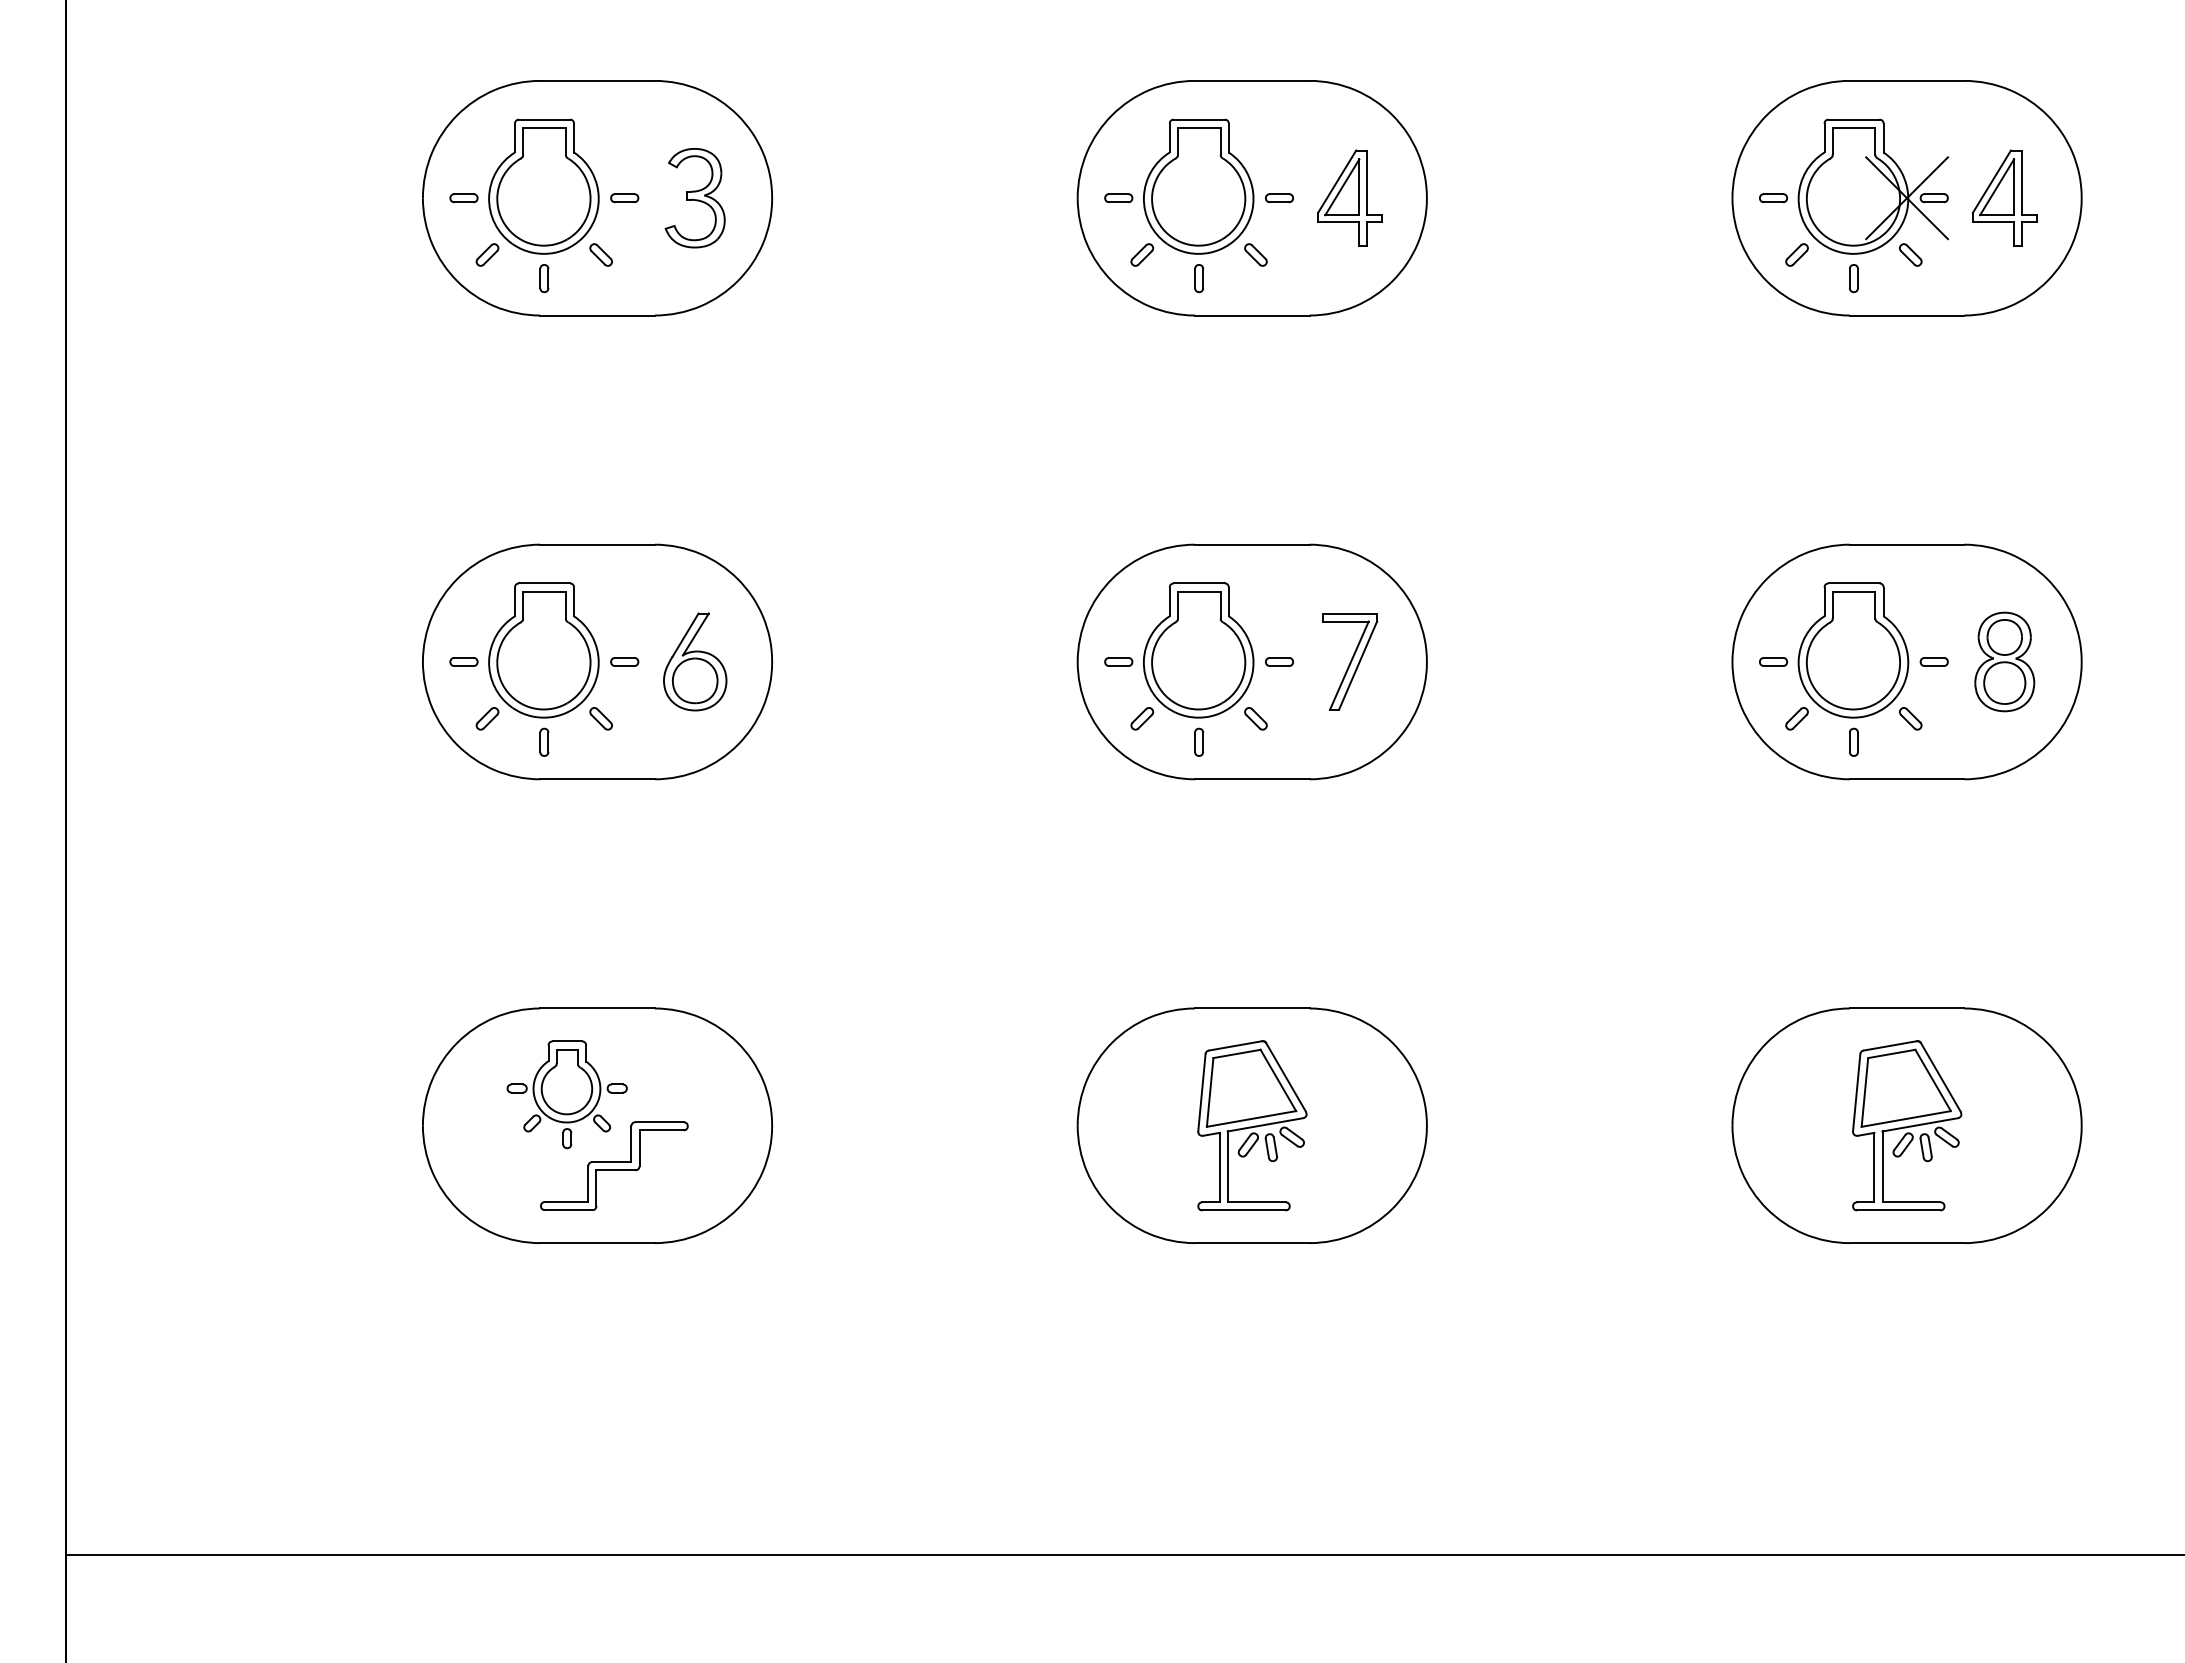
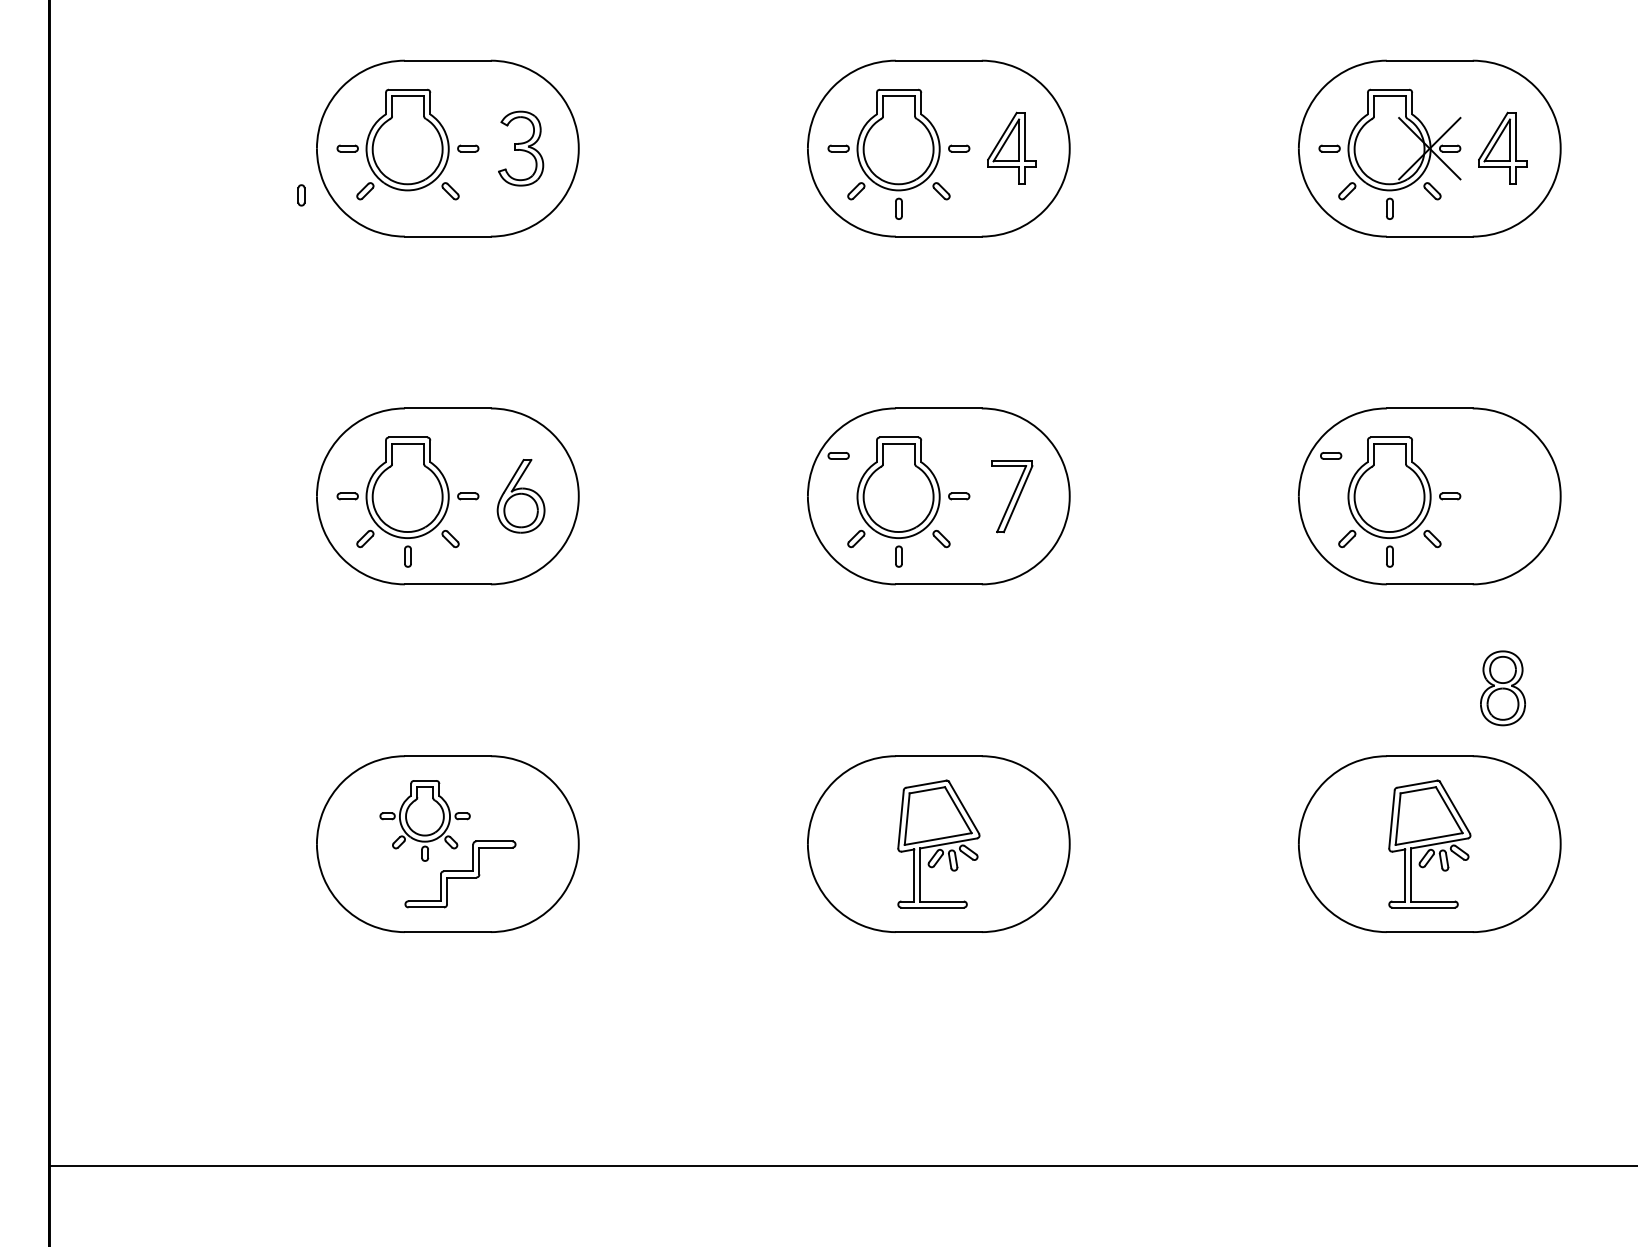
part: (544, 278) -> (301, 195), moved
part: (1118, 661) -> (838, 455), moved
part: (1773, 661) -> (1331, 455), moved
part: (2004, 661) -> (1502, 687), moved

